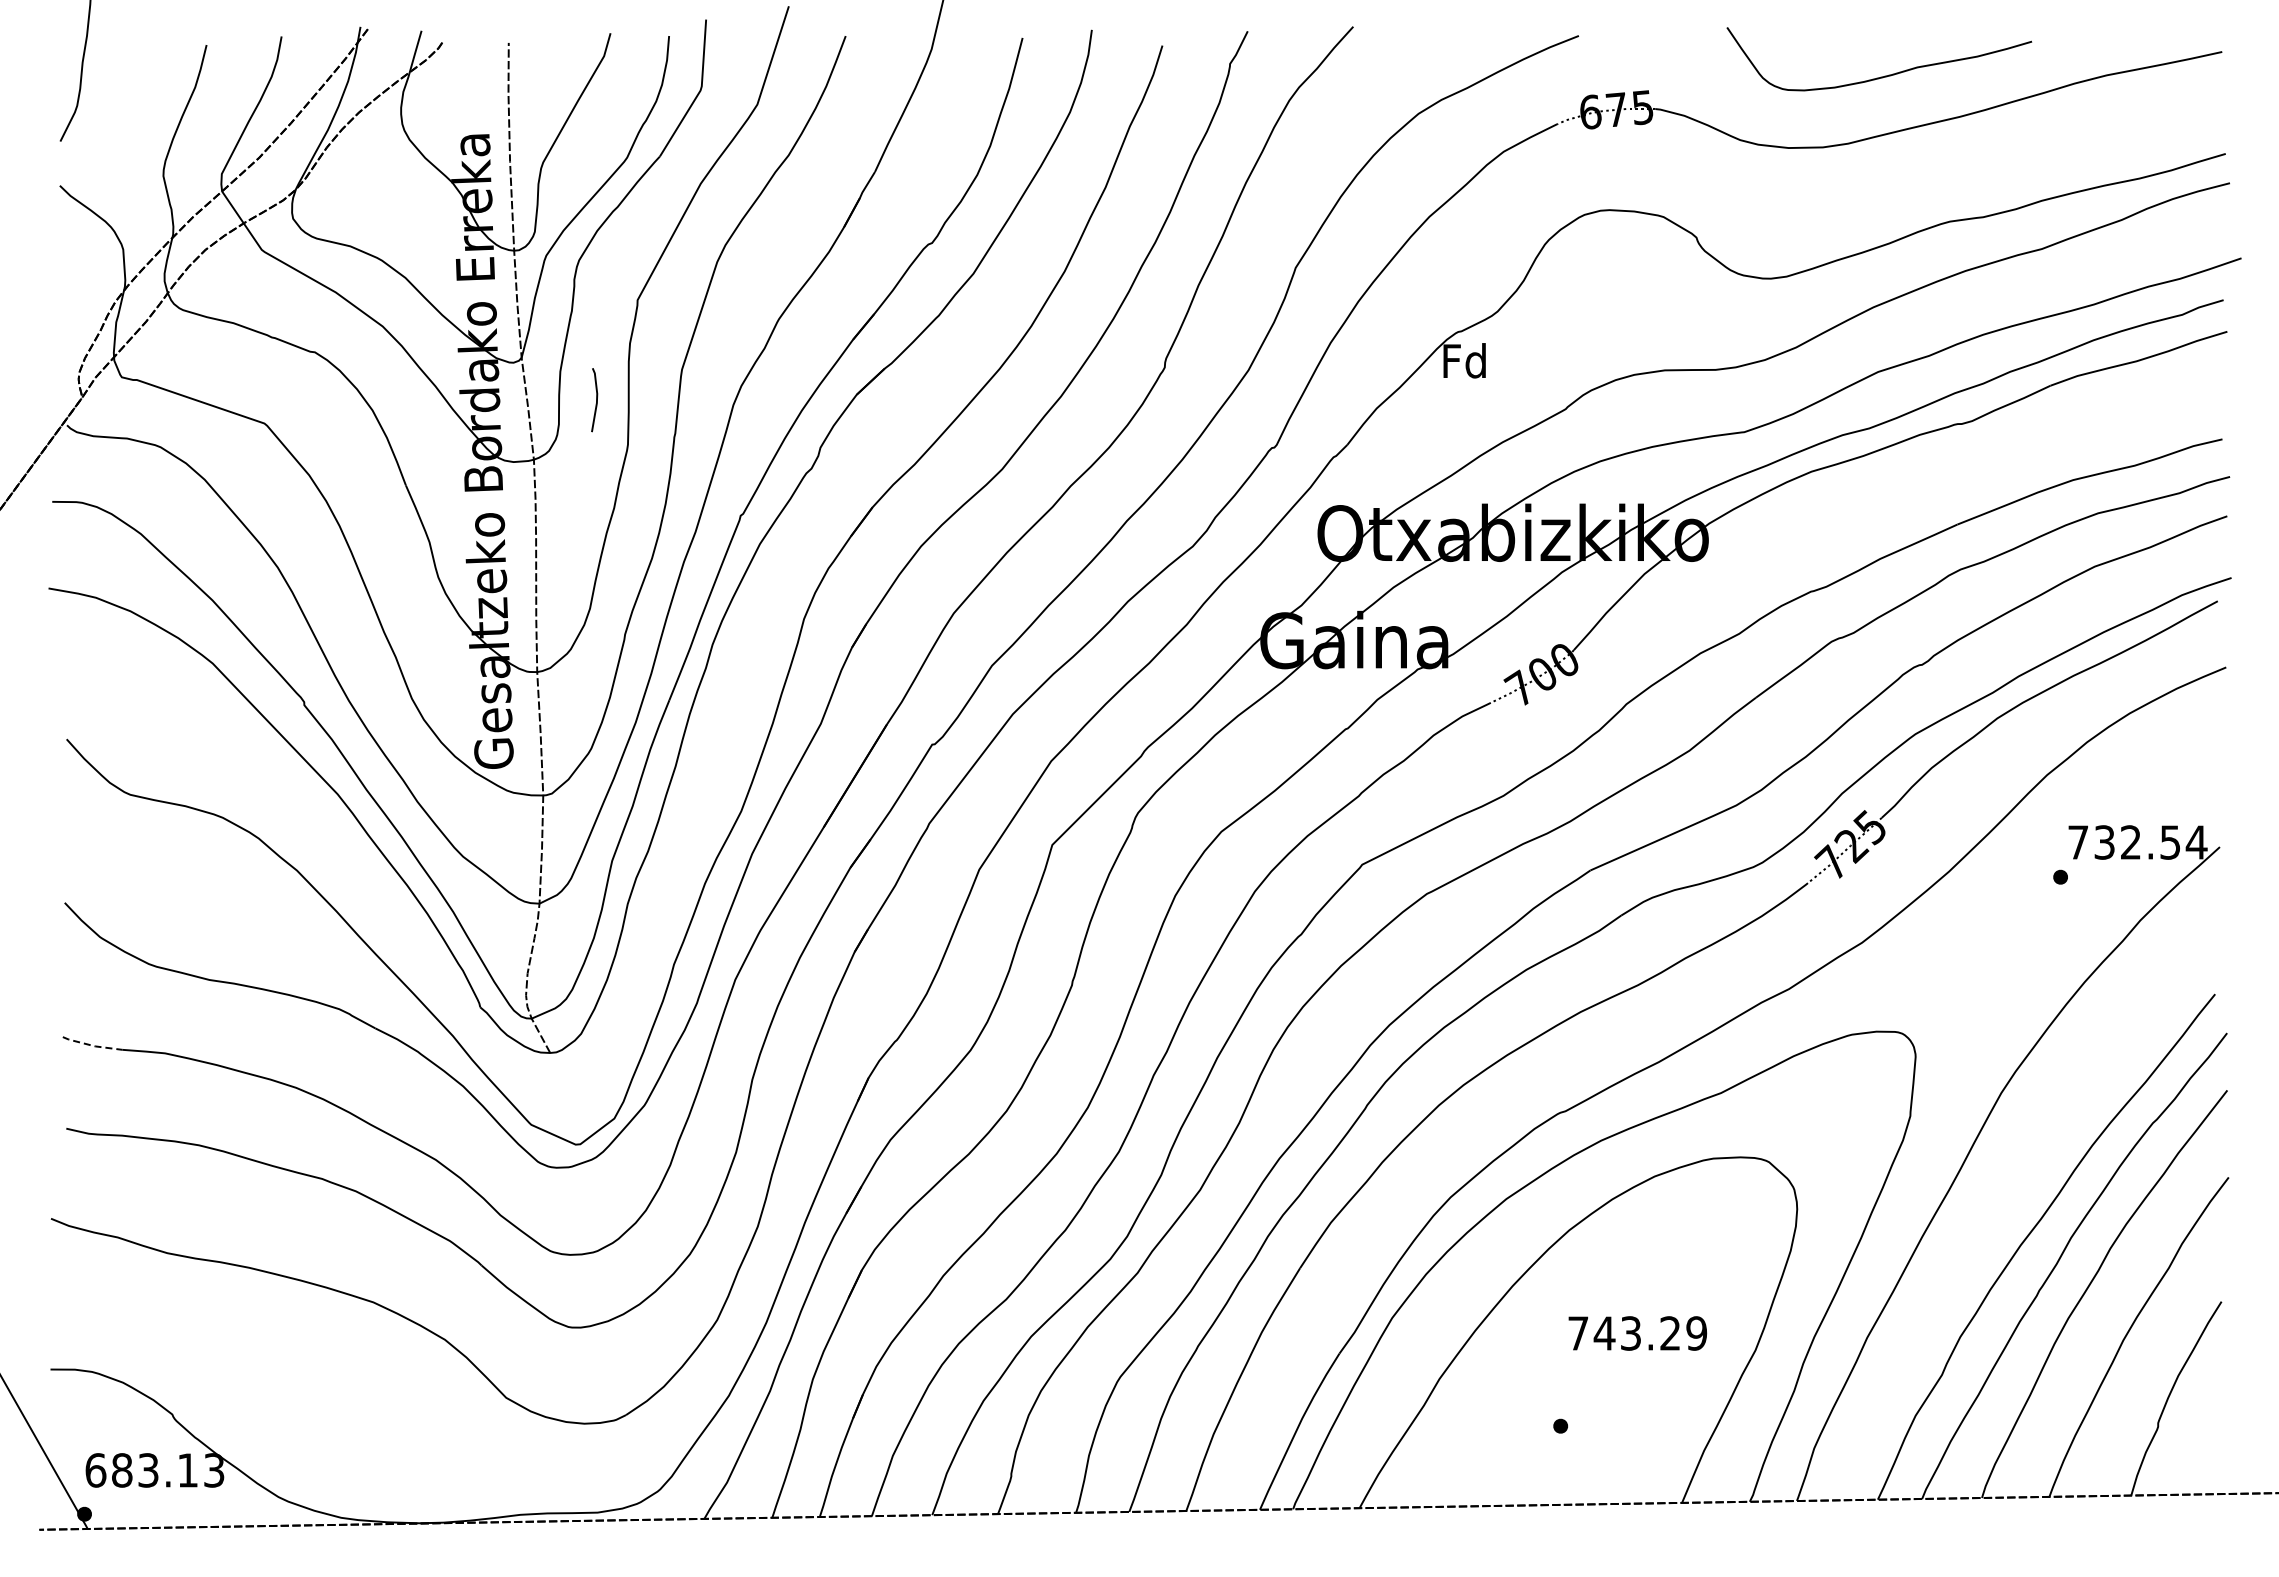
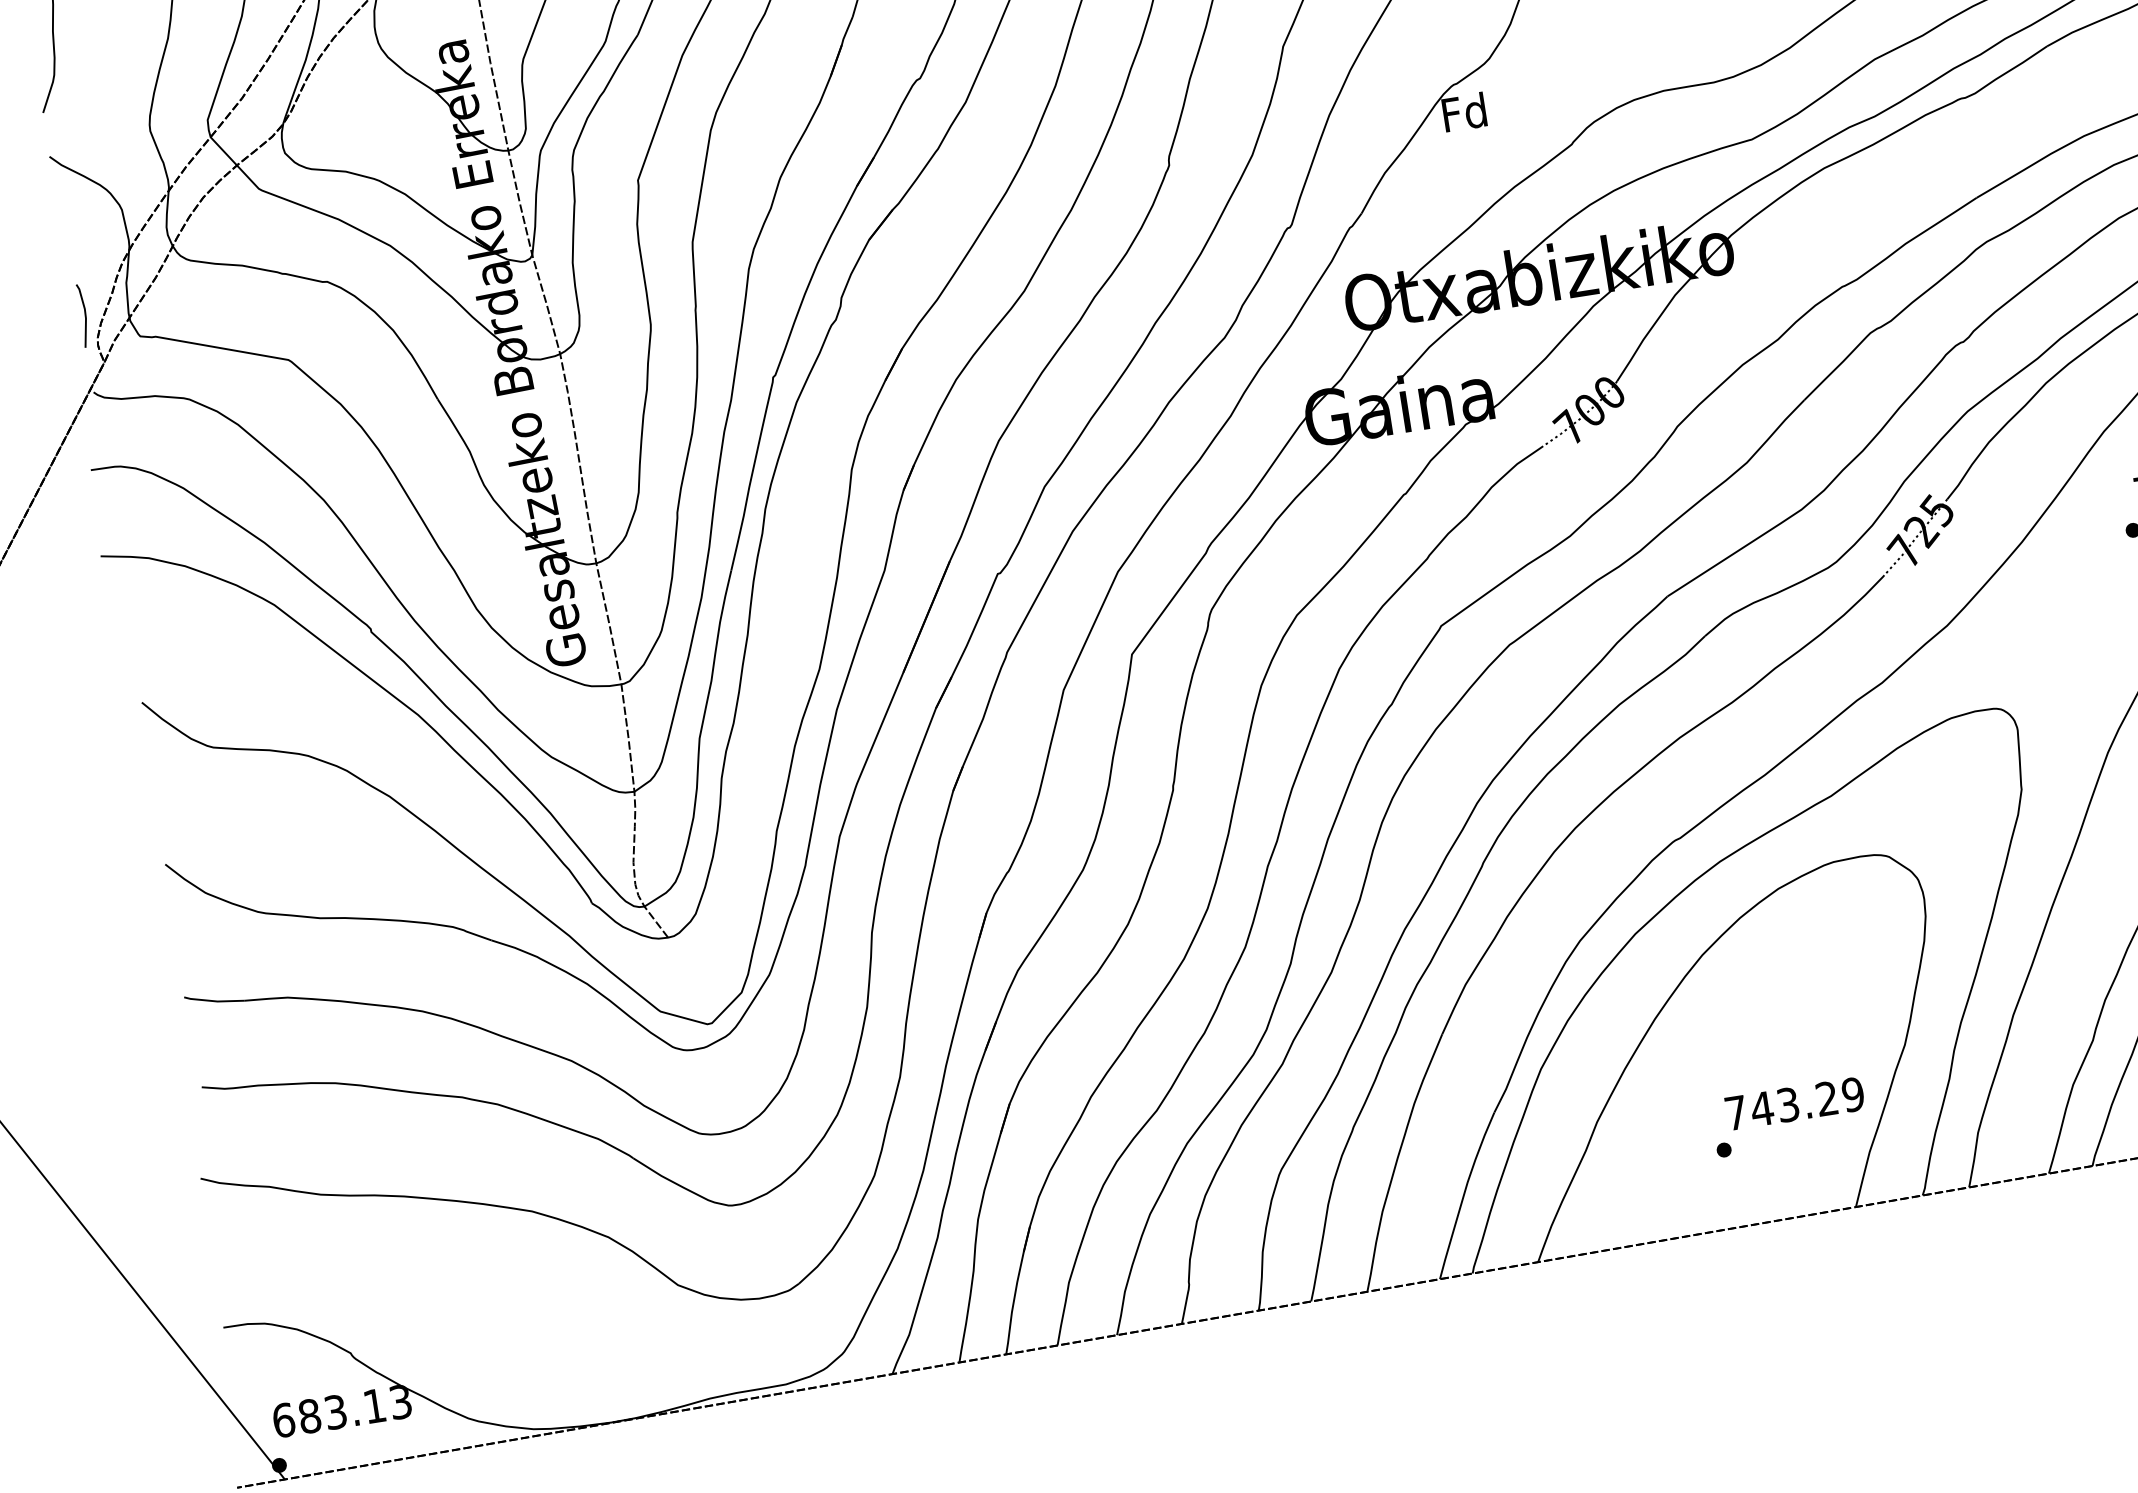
line: (596, 400) -> (85, 315), moved
line: (92, 1045) -> (214, 1001), dashed -> solid
text: (1637, 1333) -> (1794, 1103), moved

